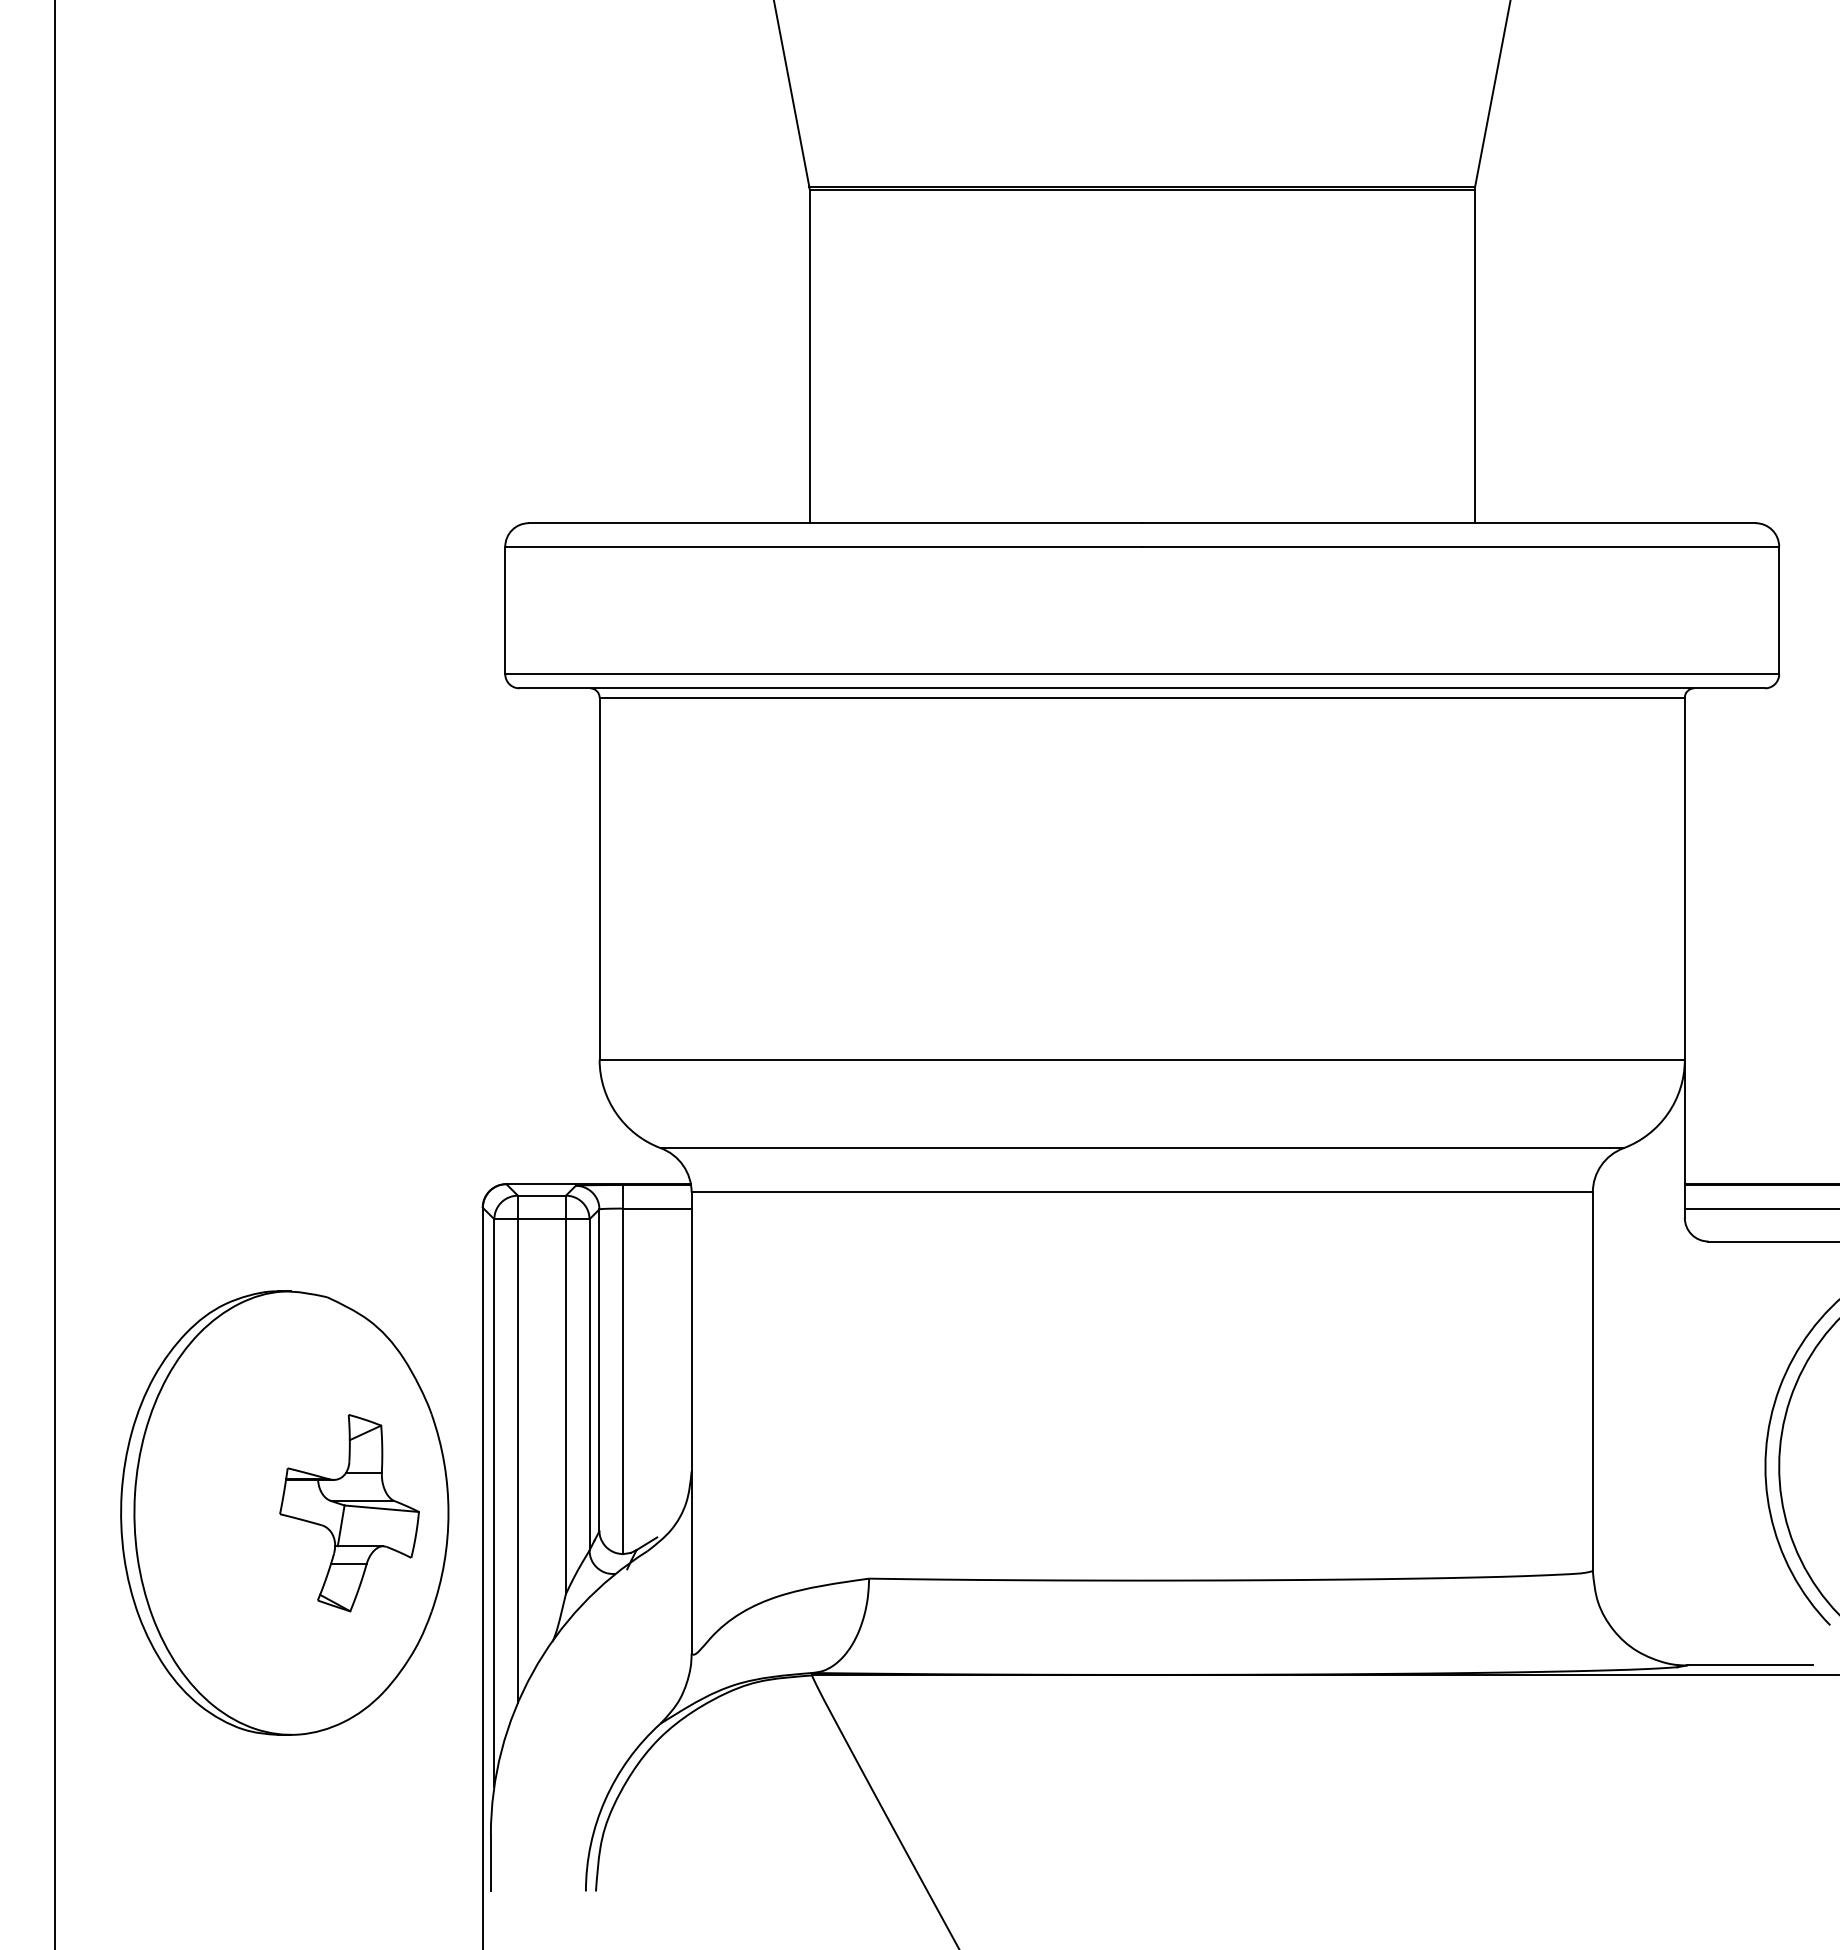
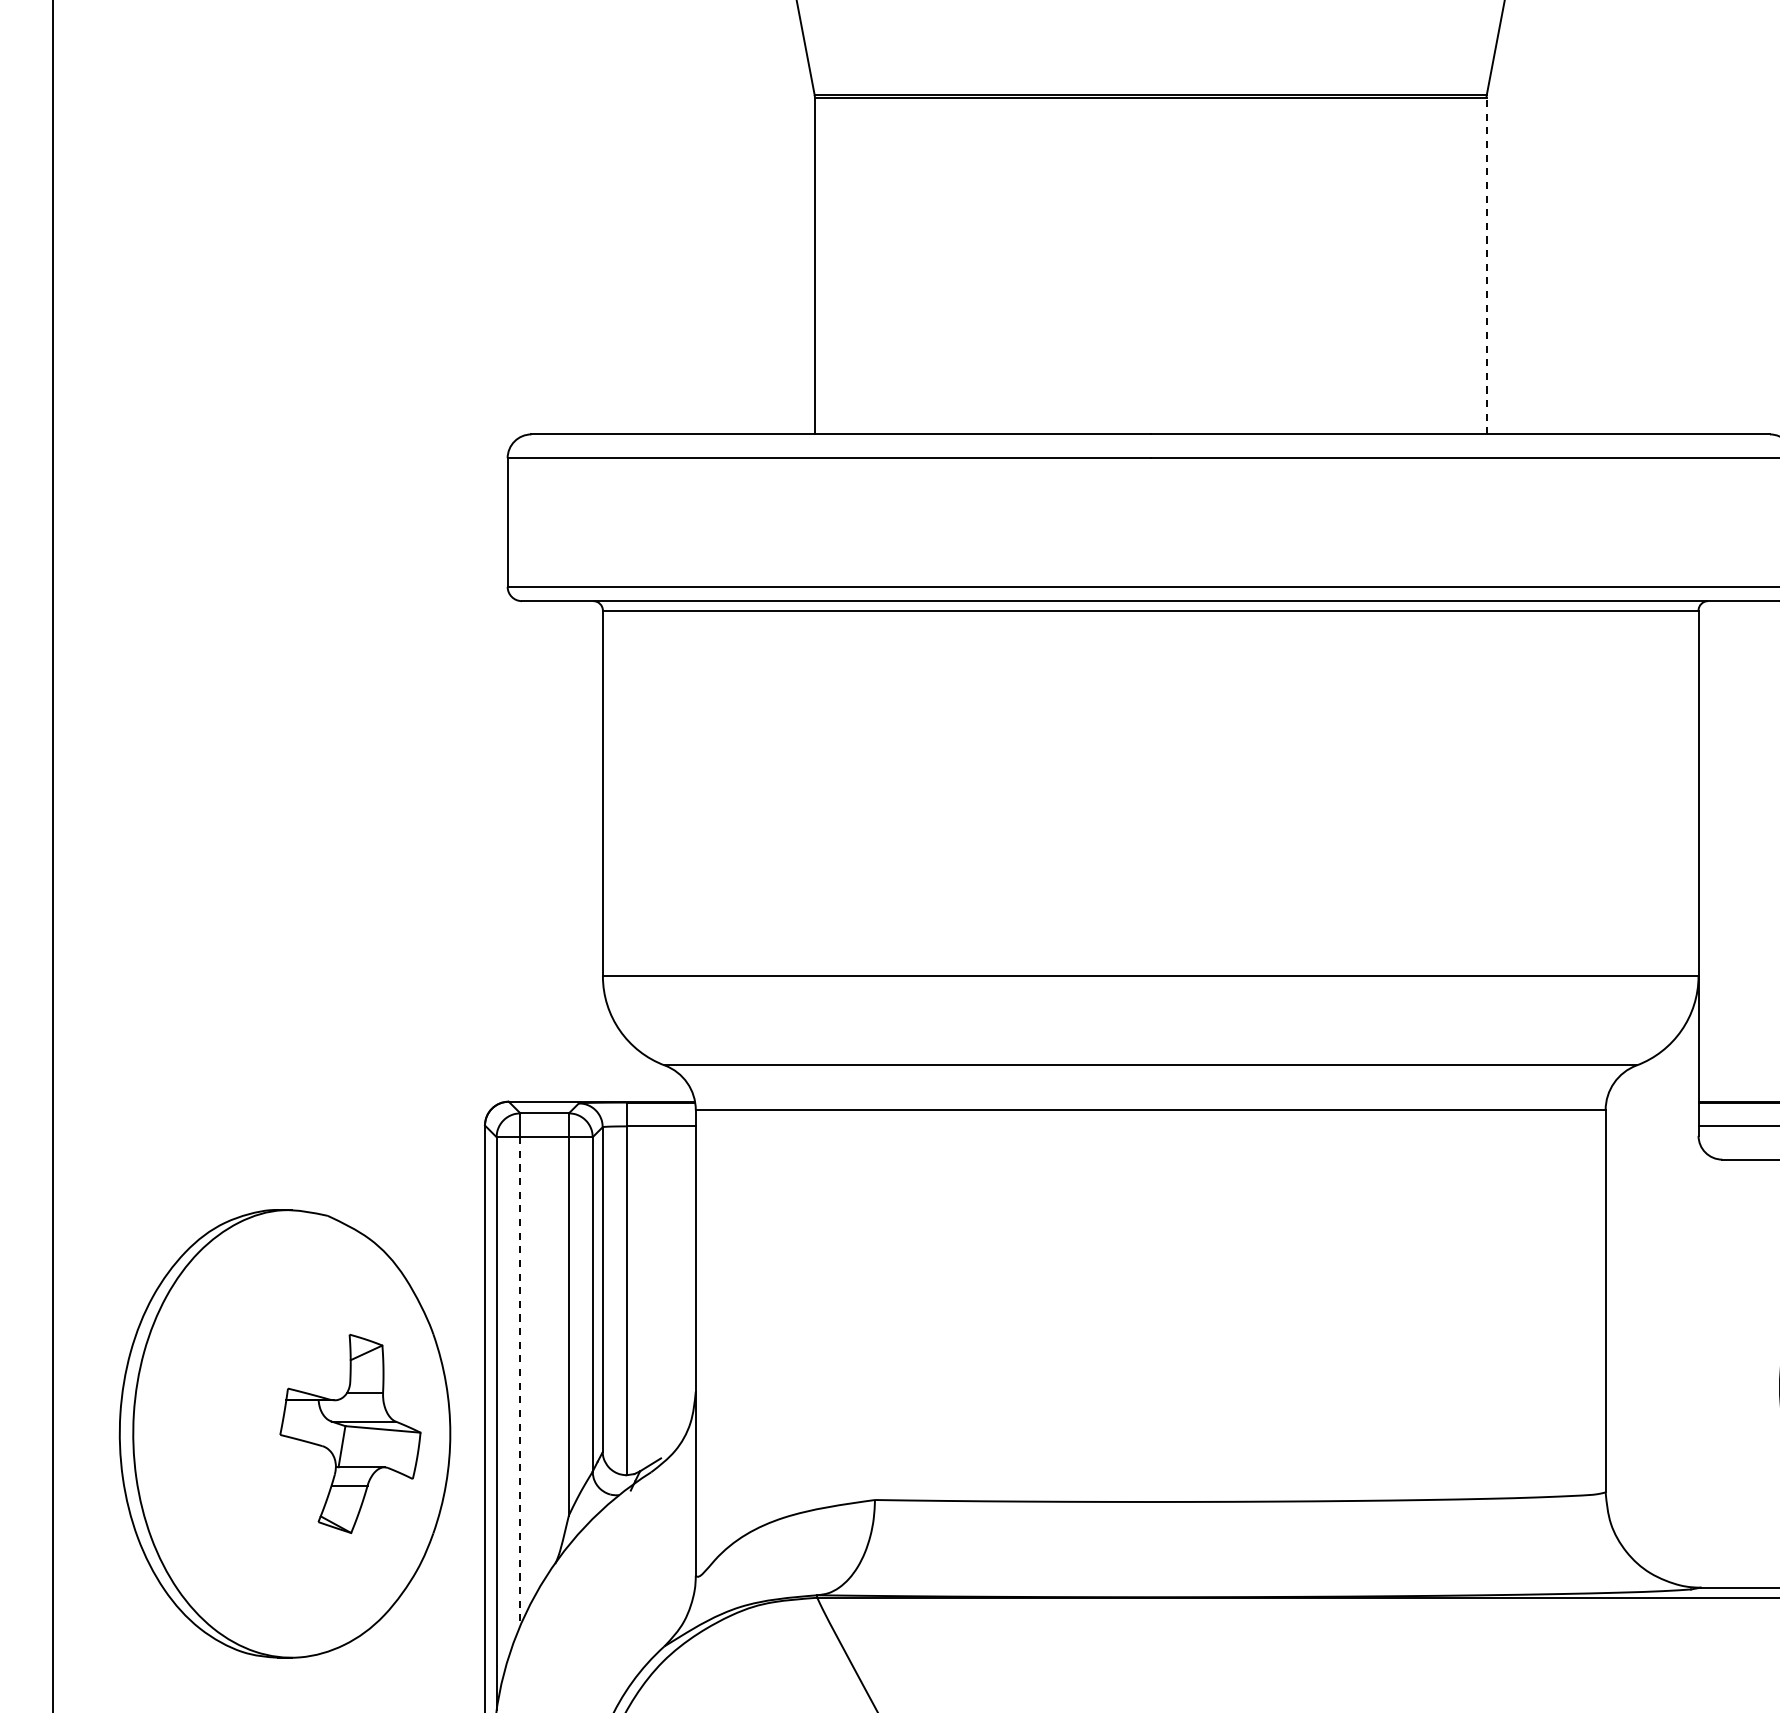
line: (1474, 356) -> (1486, 266), solid -> dashed
line: (517, 1461) -> (520, 1381), solid -> dashed

